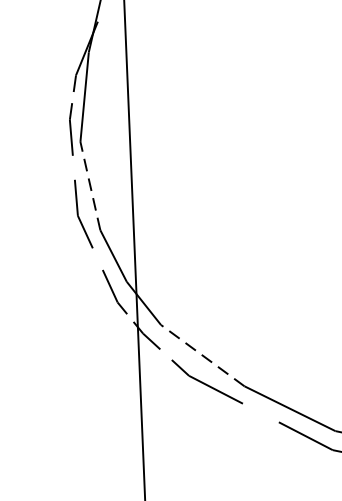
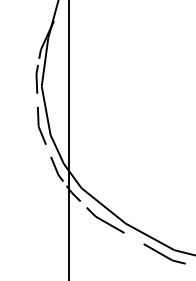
line: (90, 185) -> (46, 110), dashed -> solid
line: (202, 354) -> (103, 205), dashed -> solid

